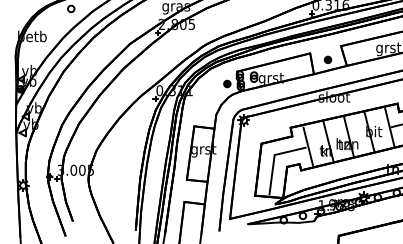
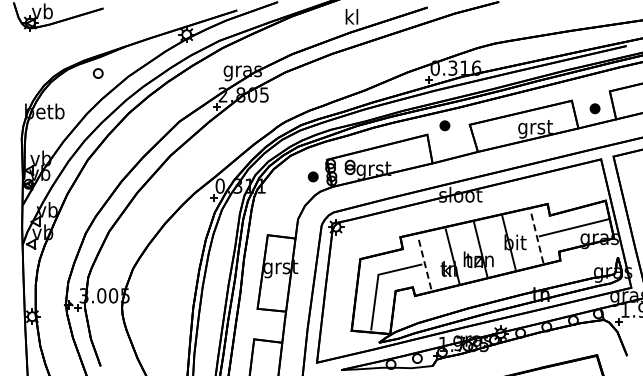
part: (327, 59) -> (444, 125), moved
line: (389, 127) -> (536, 236), solid -> dashed
line: (308, 146) -> (424, 263), solid -> dashed

